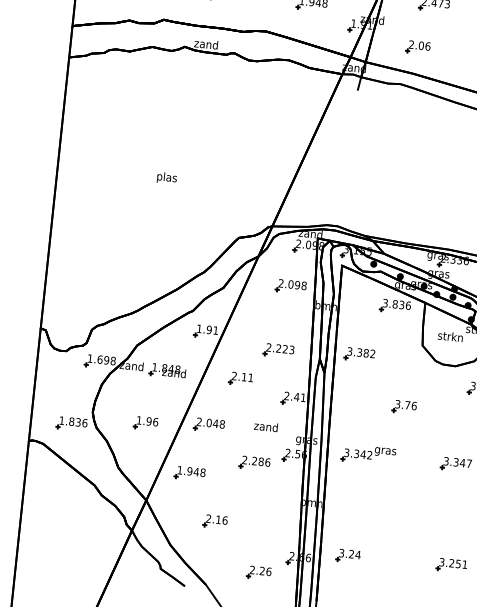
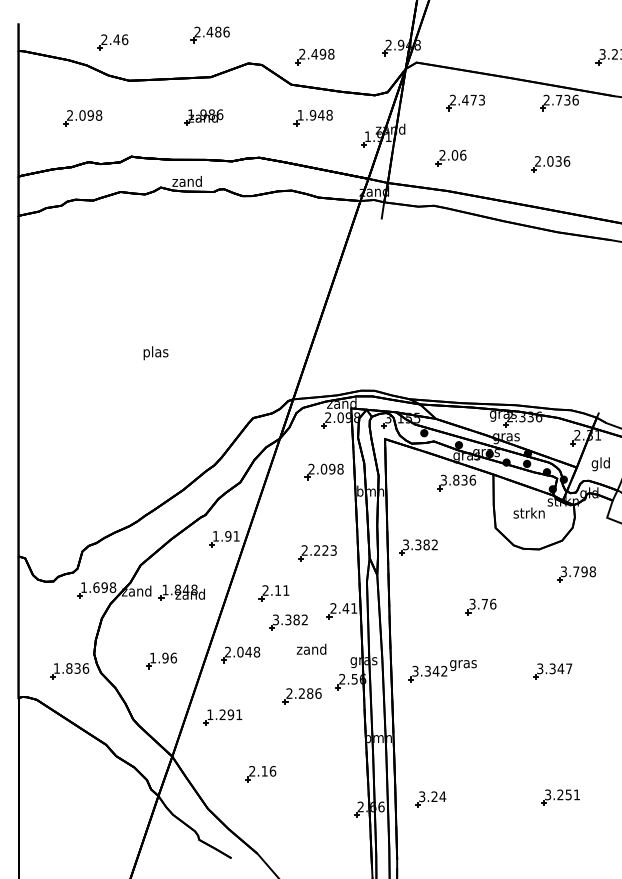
part: (249, 403) -> (288, 622), added
text: (196, 471) -> (230, 714), 1.948 -> 1.291
part: (258, 573) -> (321, 832), removed

